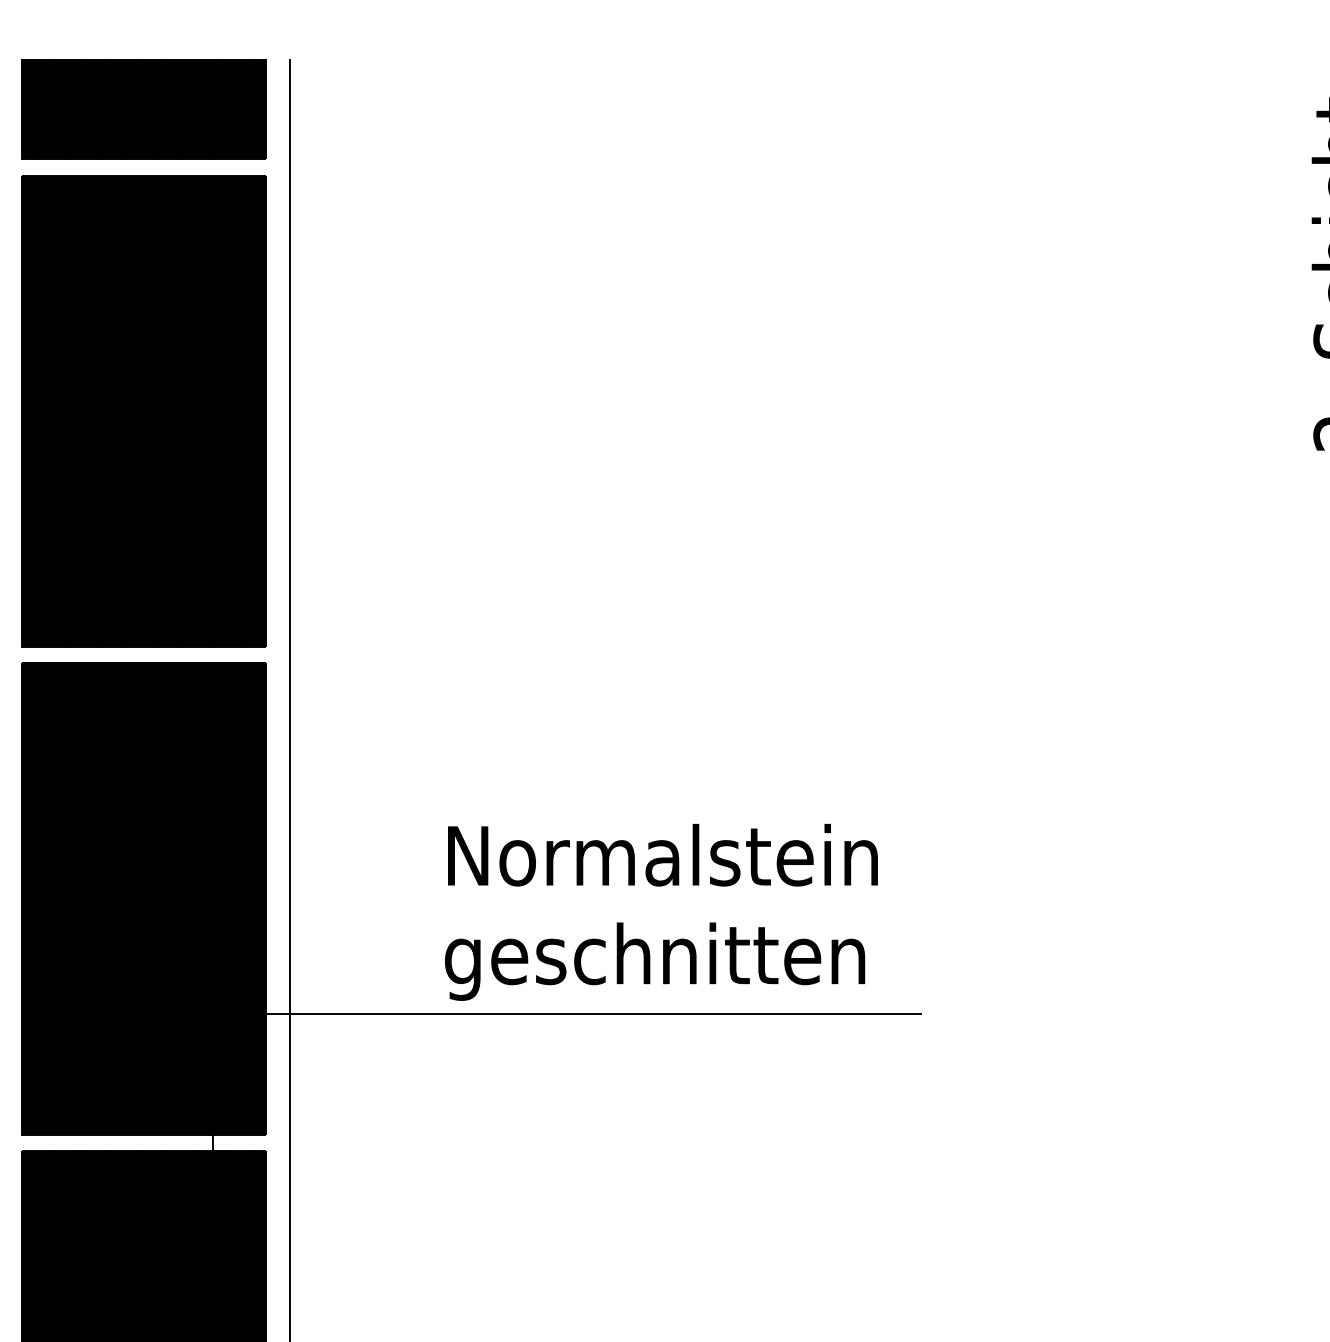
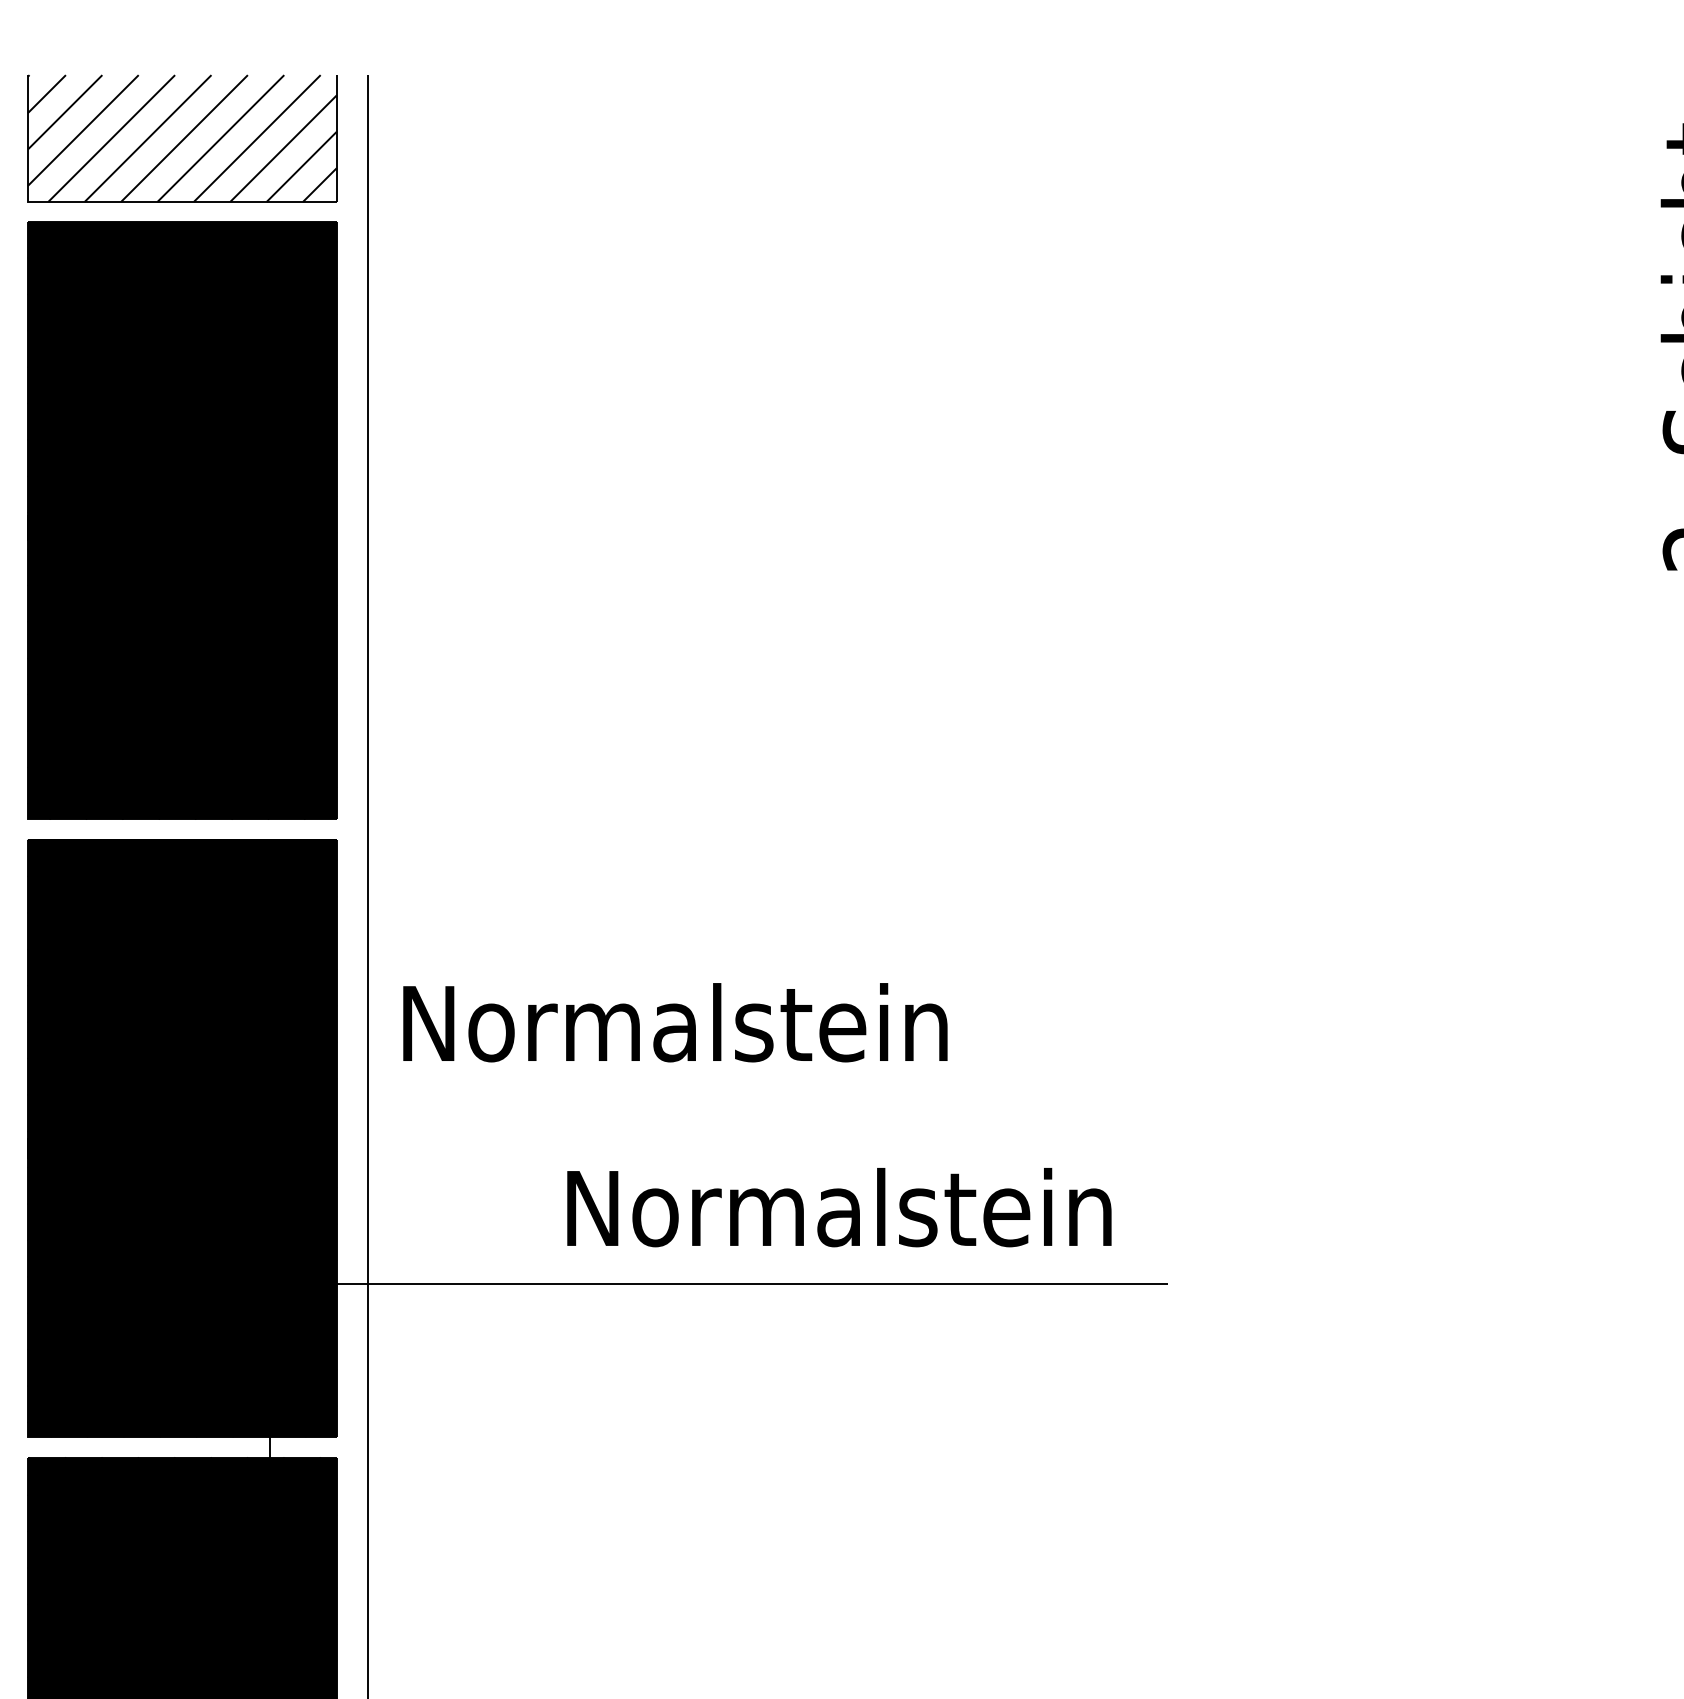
fill: (143, 109) -> (181, 138), removed
text: (663, 855) -> (675, 1022), moved
text: (661, 961) -> (837, 1217), geschnitten -> Normalstein

